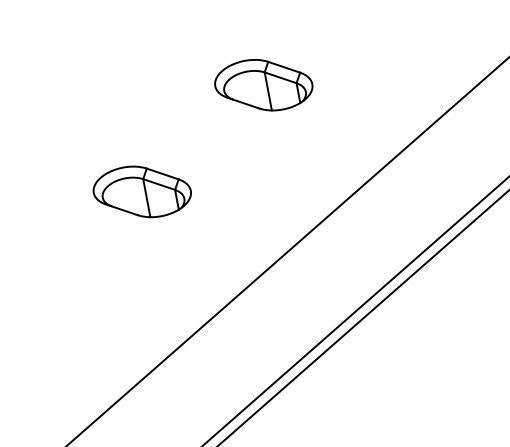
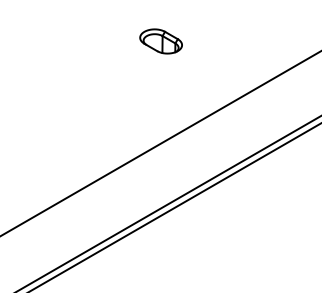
part: (262, 85) -> (160, 41), size x0.7
part: (142, 190) -> (73, 91), removed

